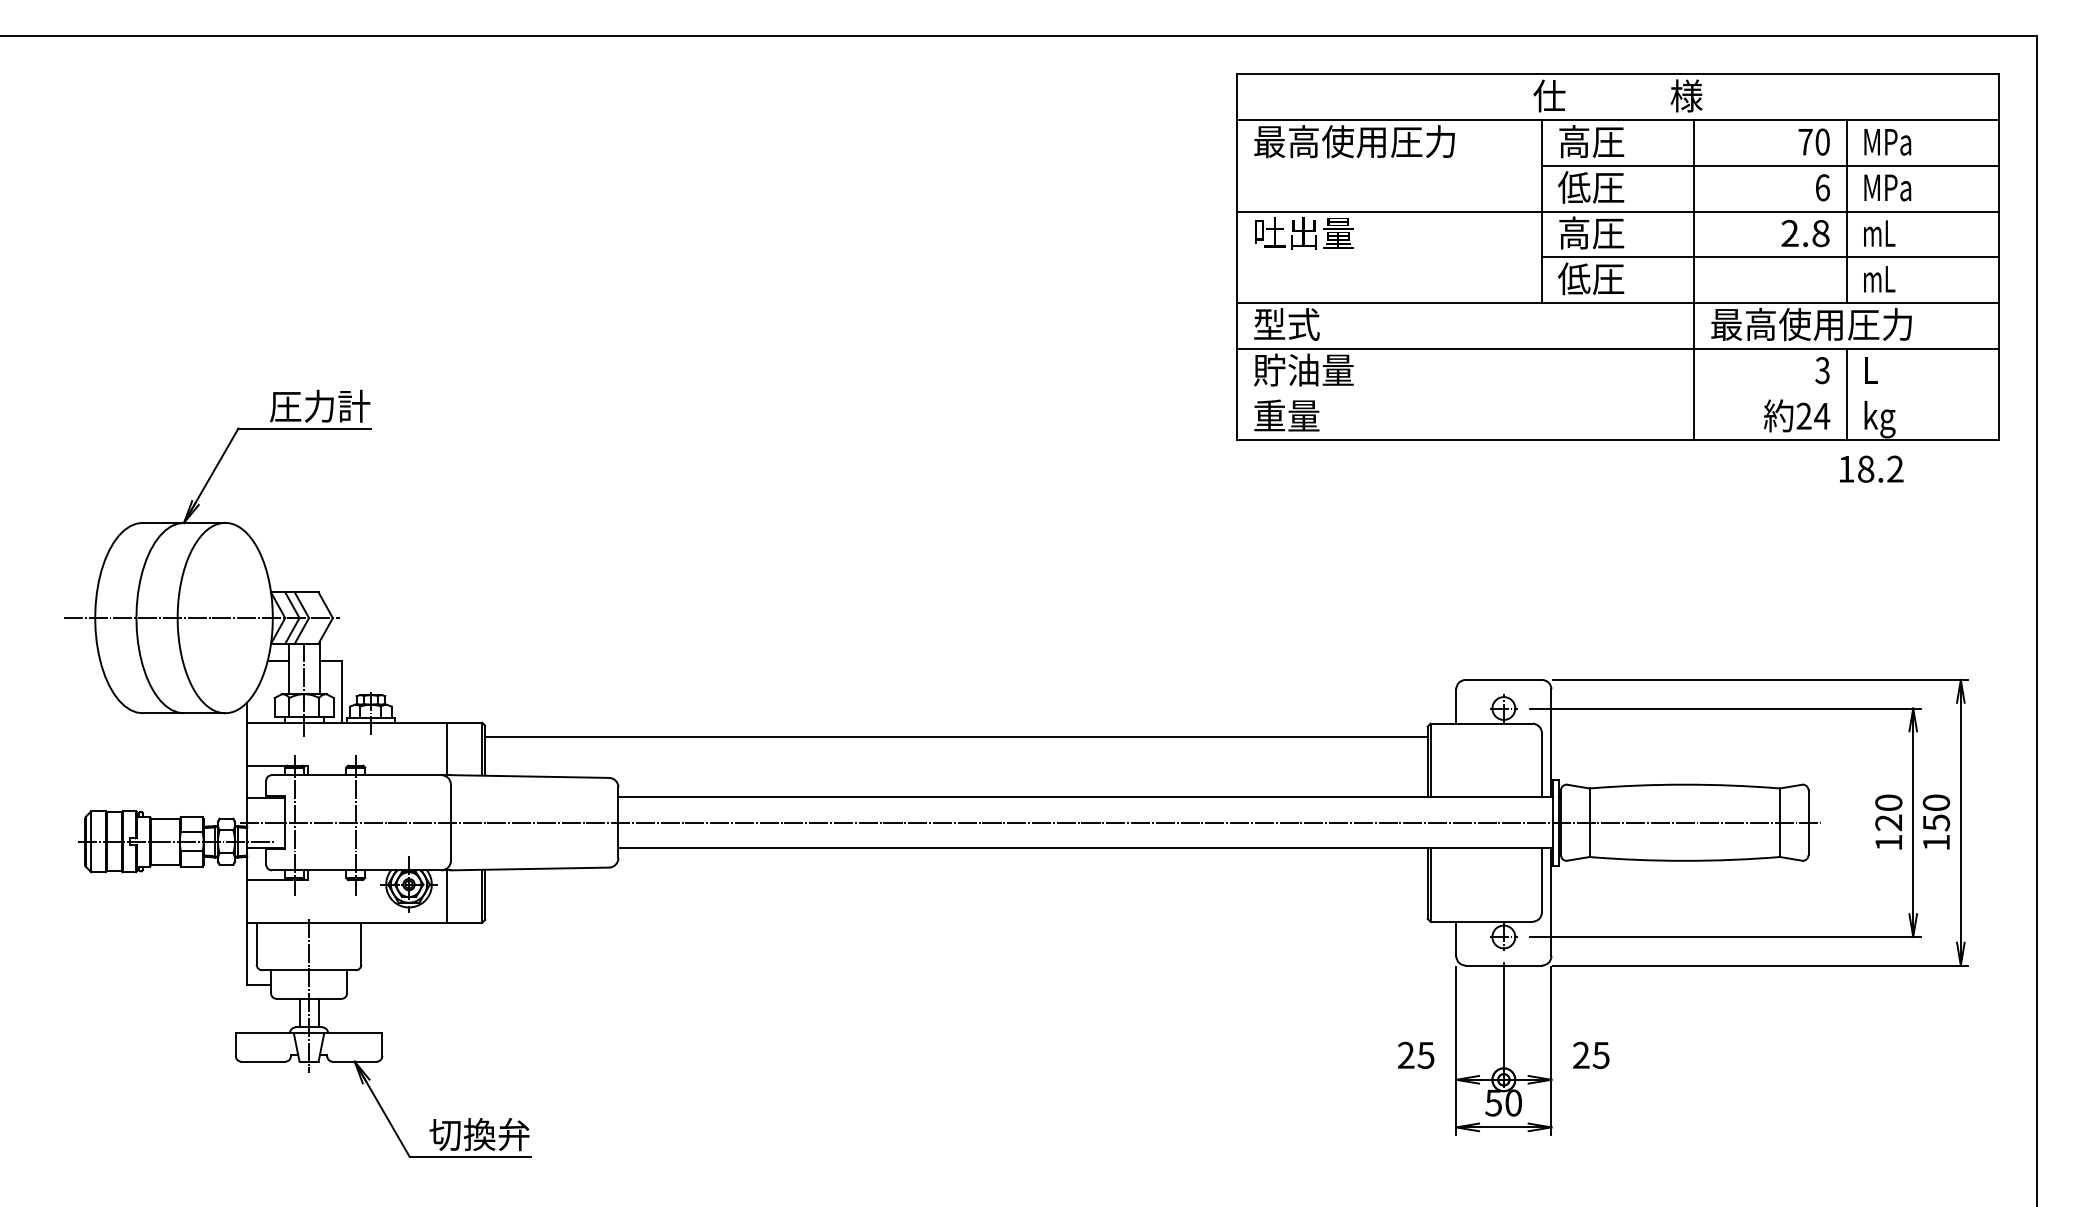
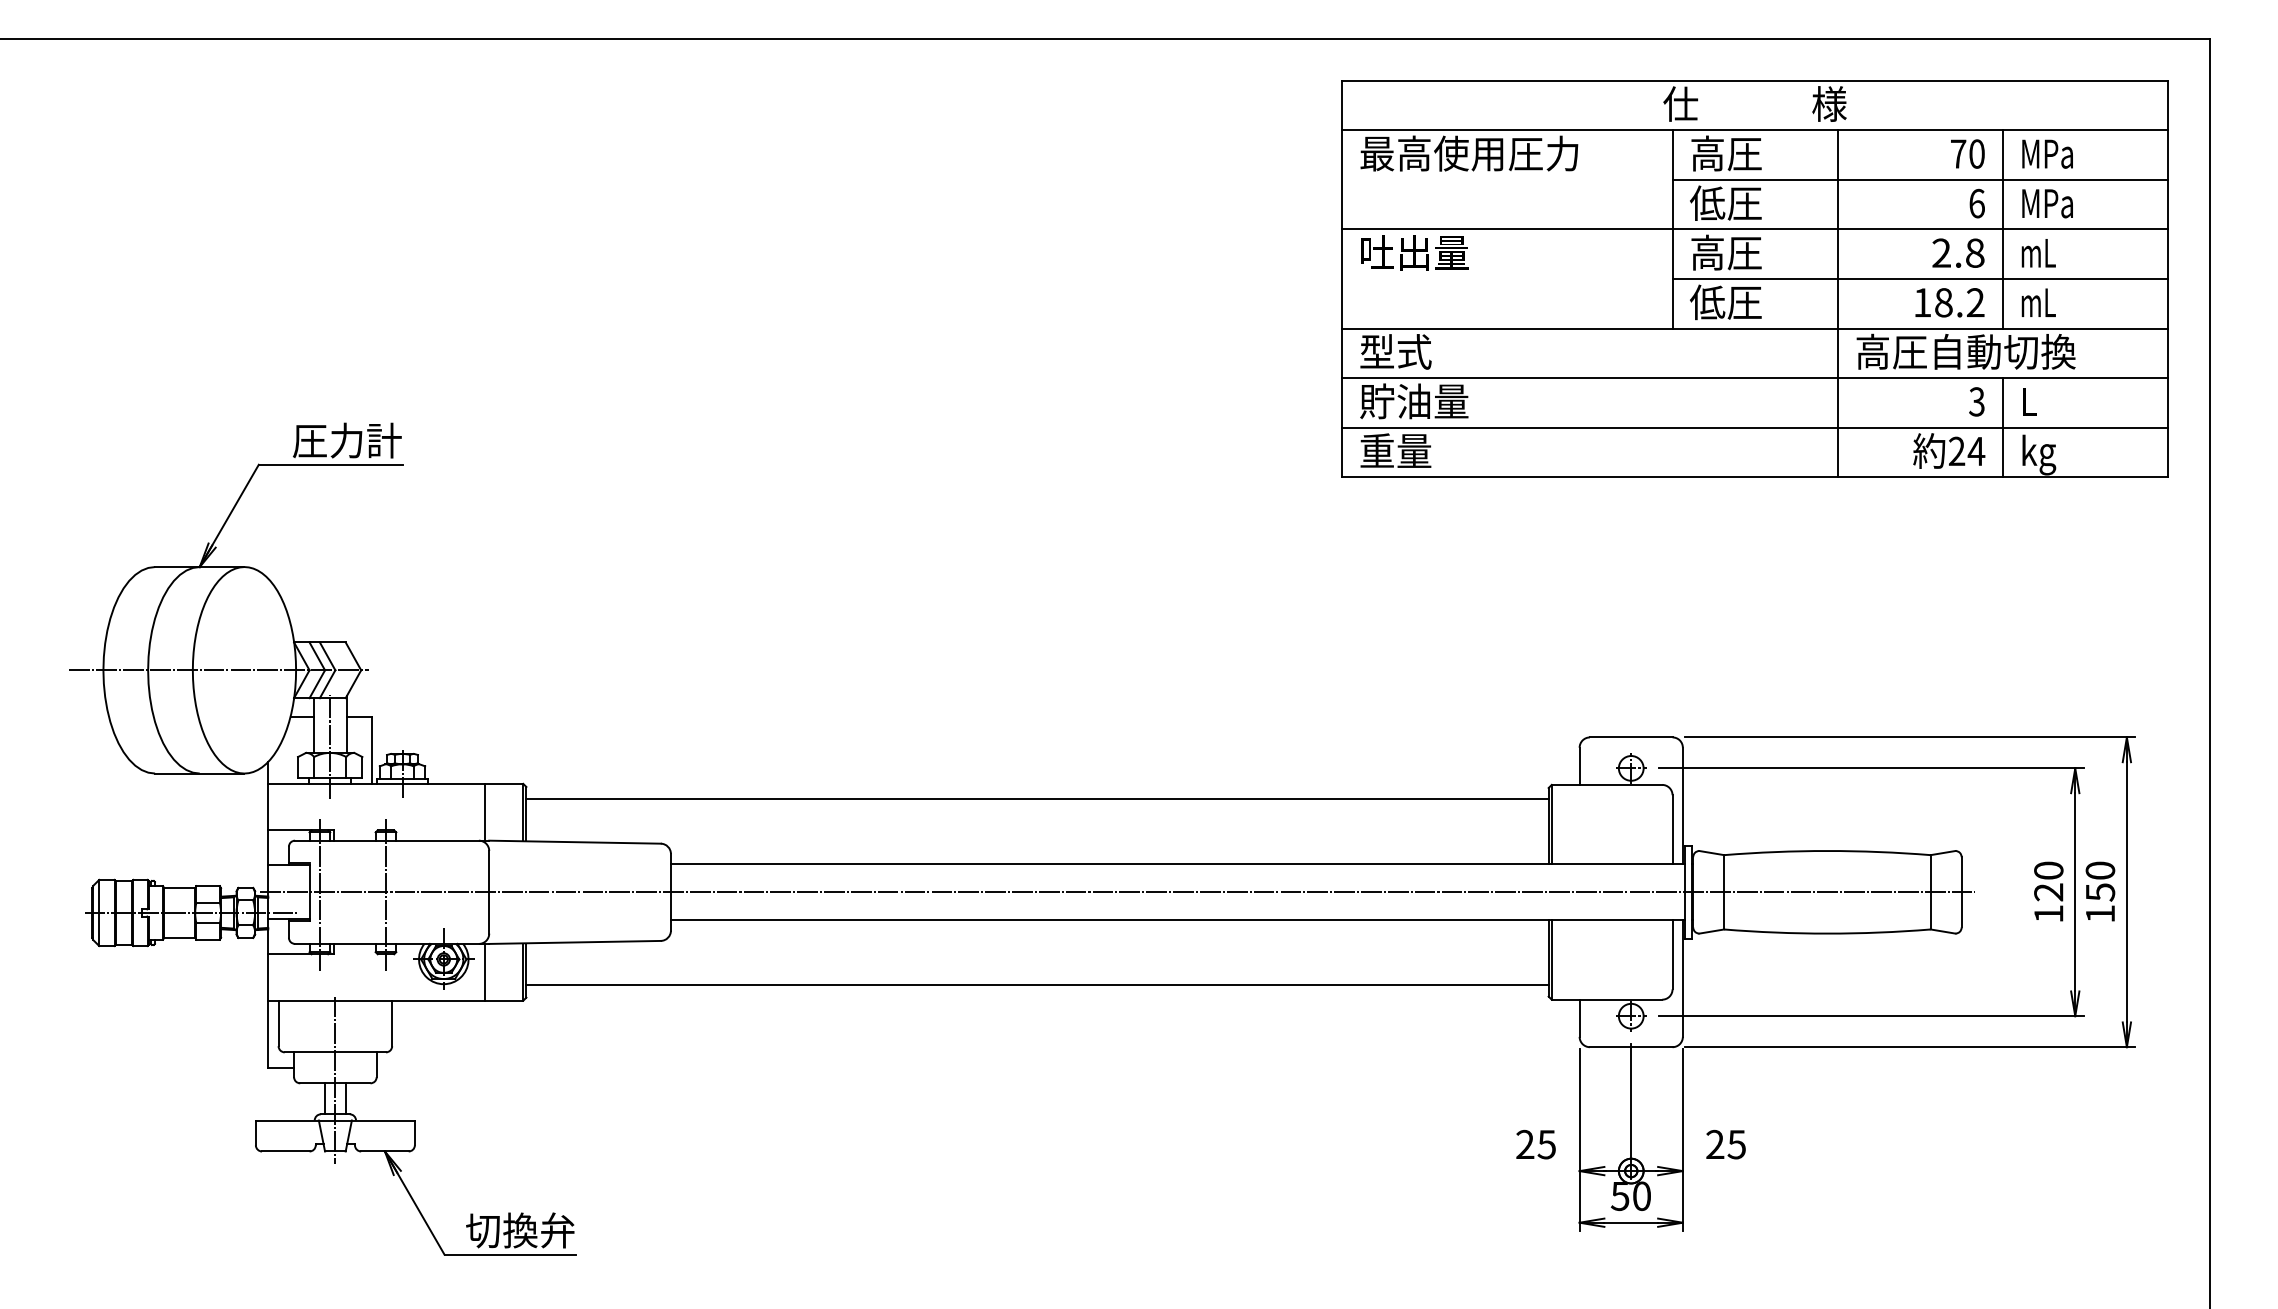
text: (1812, 324) -> (1966, 351), 最高使用圧力 -> 高圧自動切換
line: (1617, 394) -> (1754, 427), added
text: (1871, 468) -> (1949, 302), moved
line: (956, 908) -> (1037, 985), added

